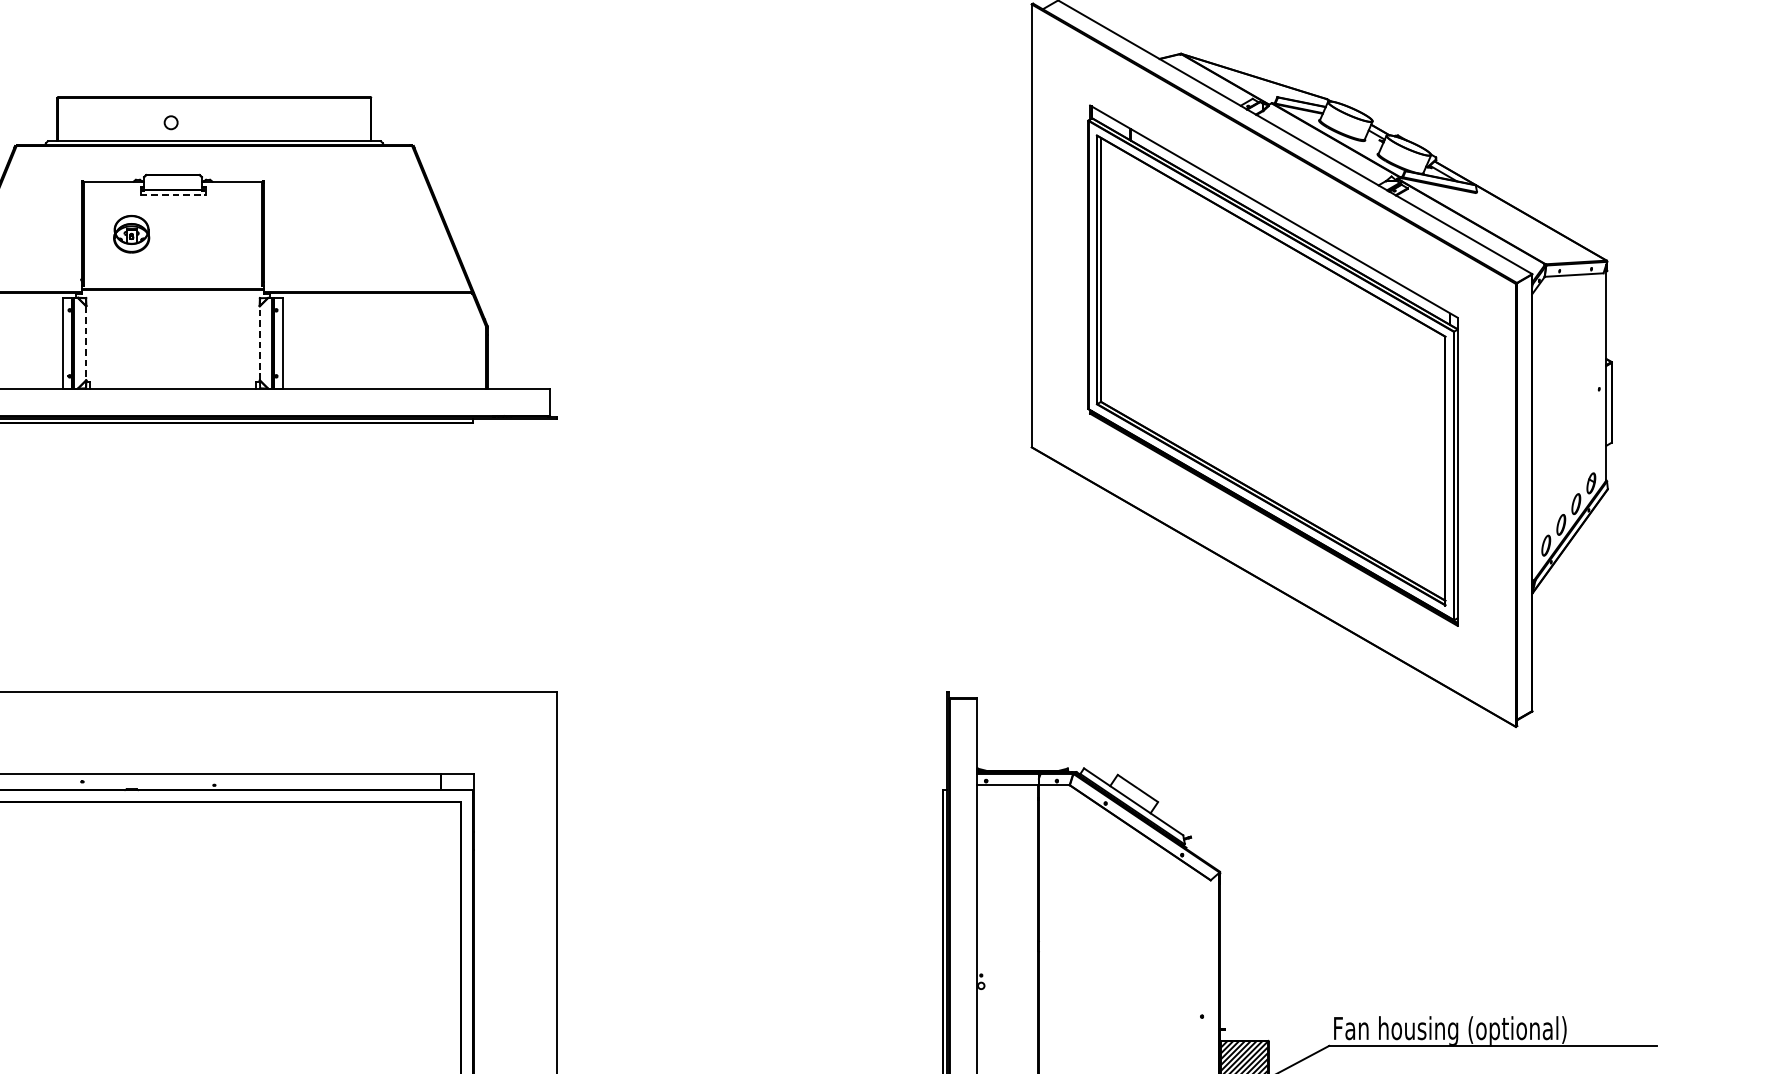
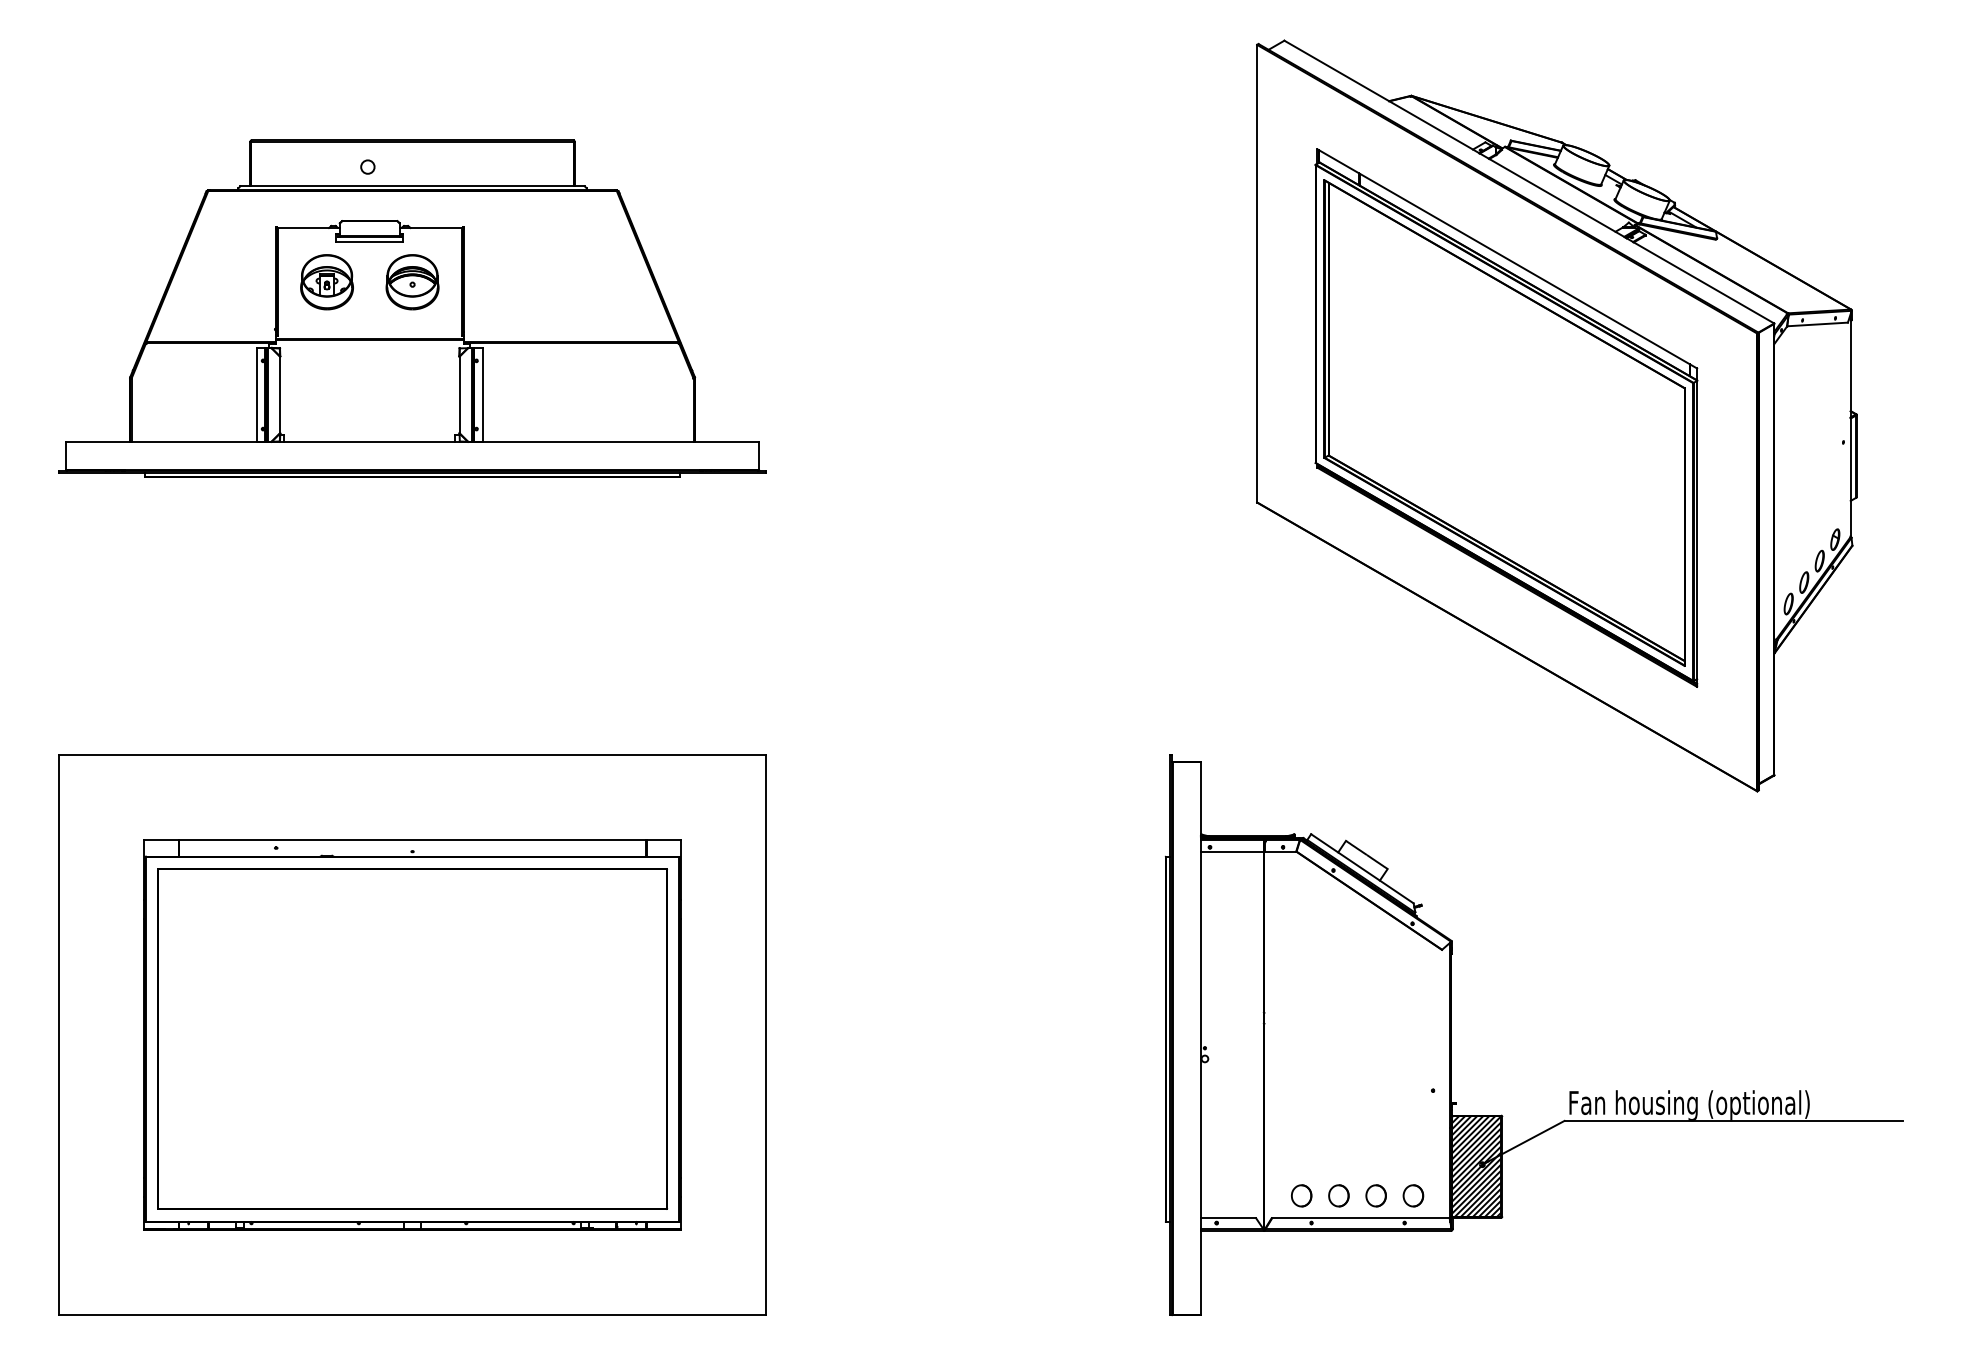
line: (172, 195) -> (369, 242), dashed -> solid
part: (131, 234) -> (326, 282), size x1.43
part: (214, 234) -> (412, 282), added
line: (259, 342) -> (459, 394), dashed -> solid
line: (86, 343) -> (280, 395), dashed -> solid

